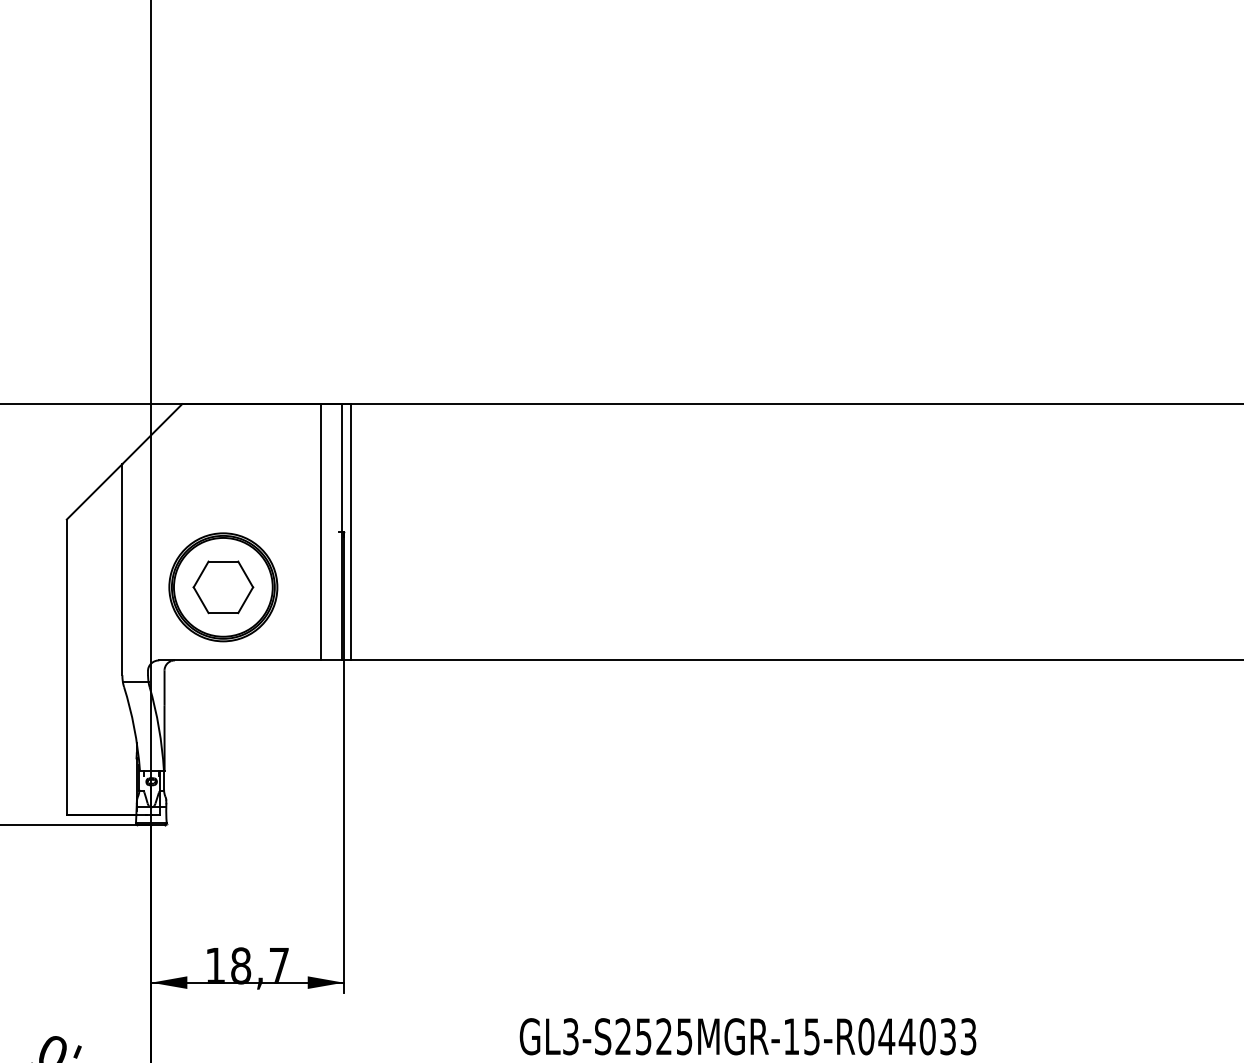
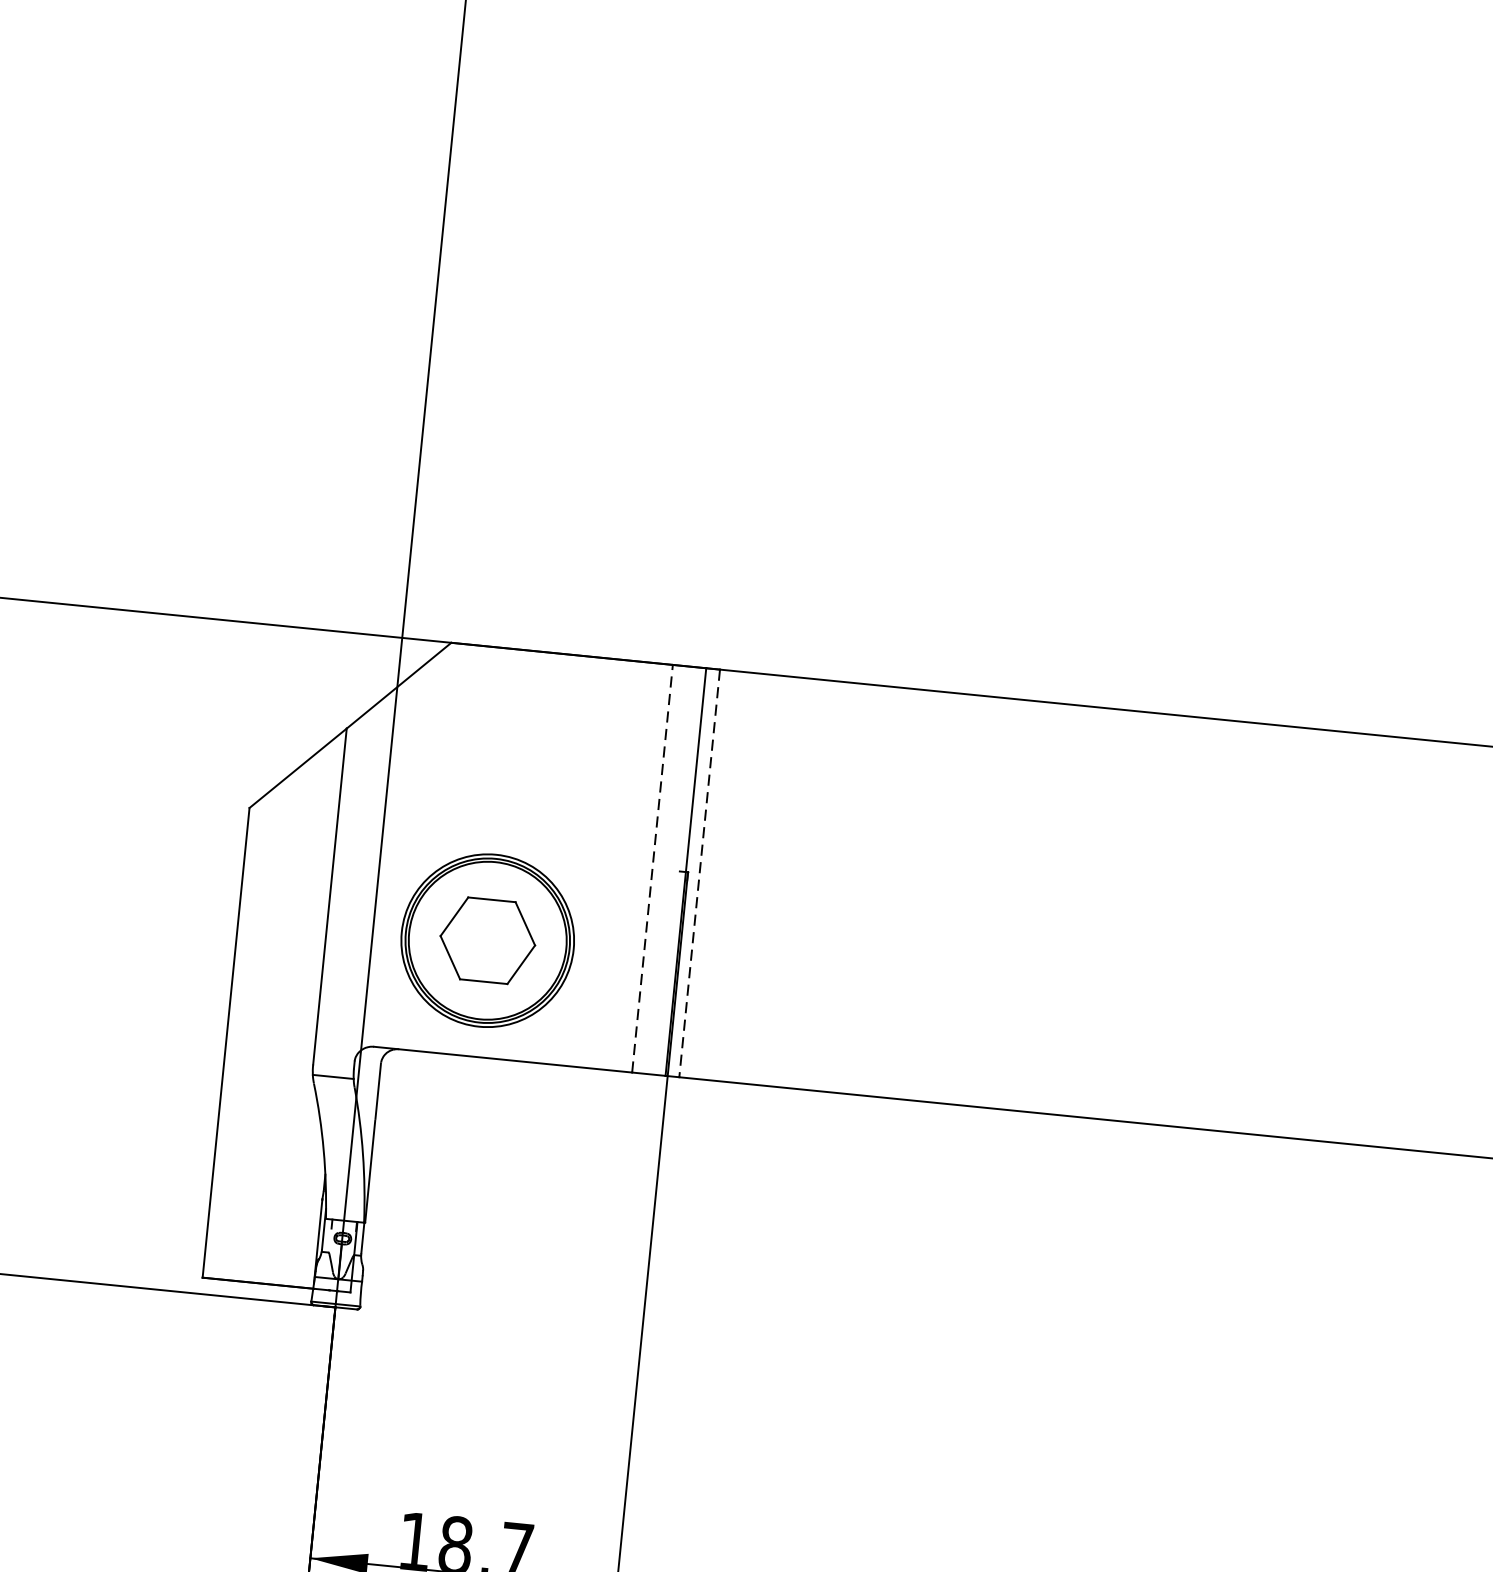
line: (321, 531) -> (652, 867), solid -> dashed
line: (351, 532) -> (700, 873), solid -> dashed

